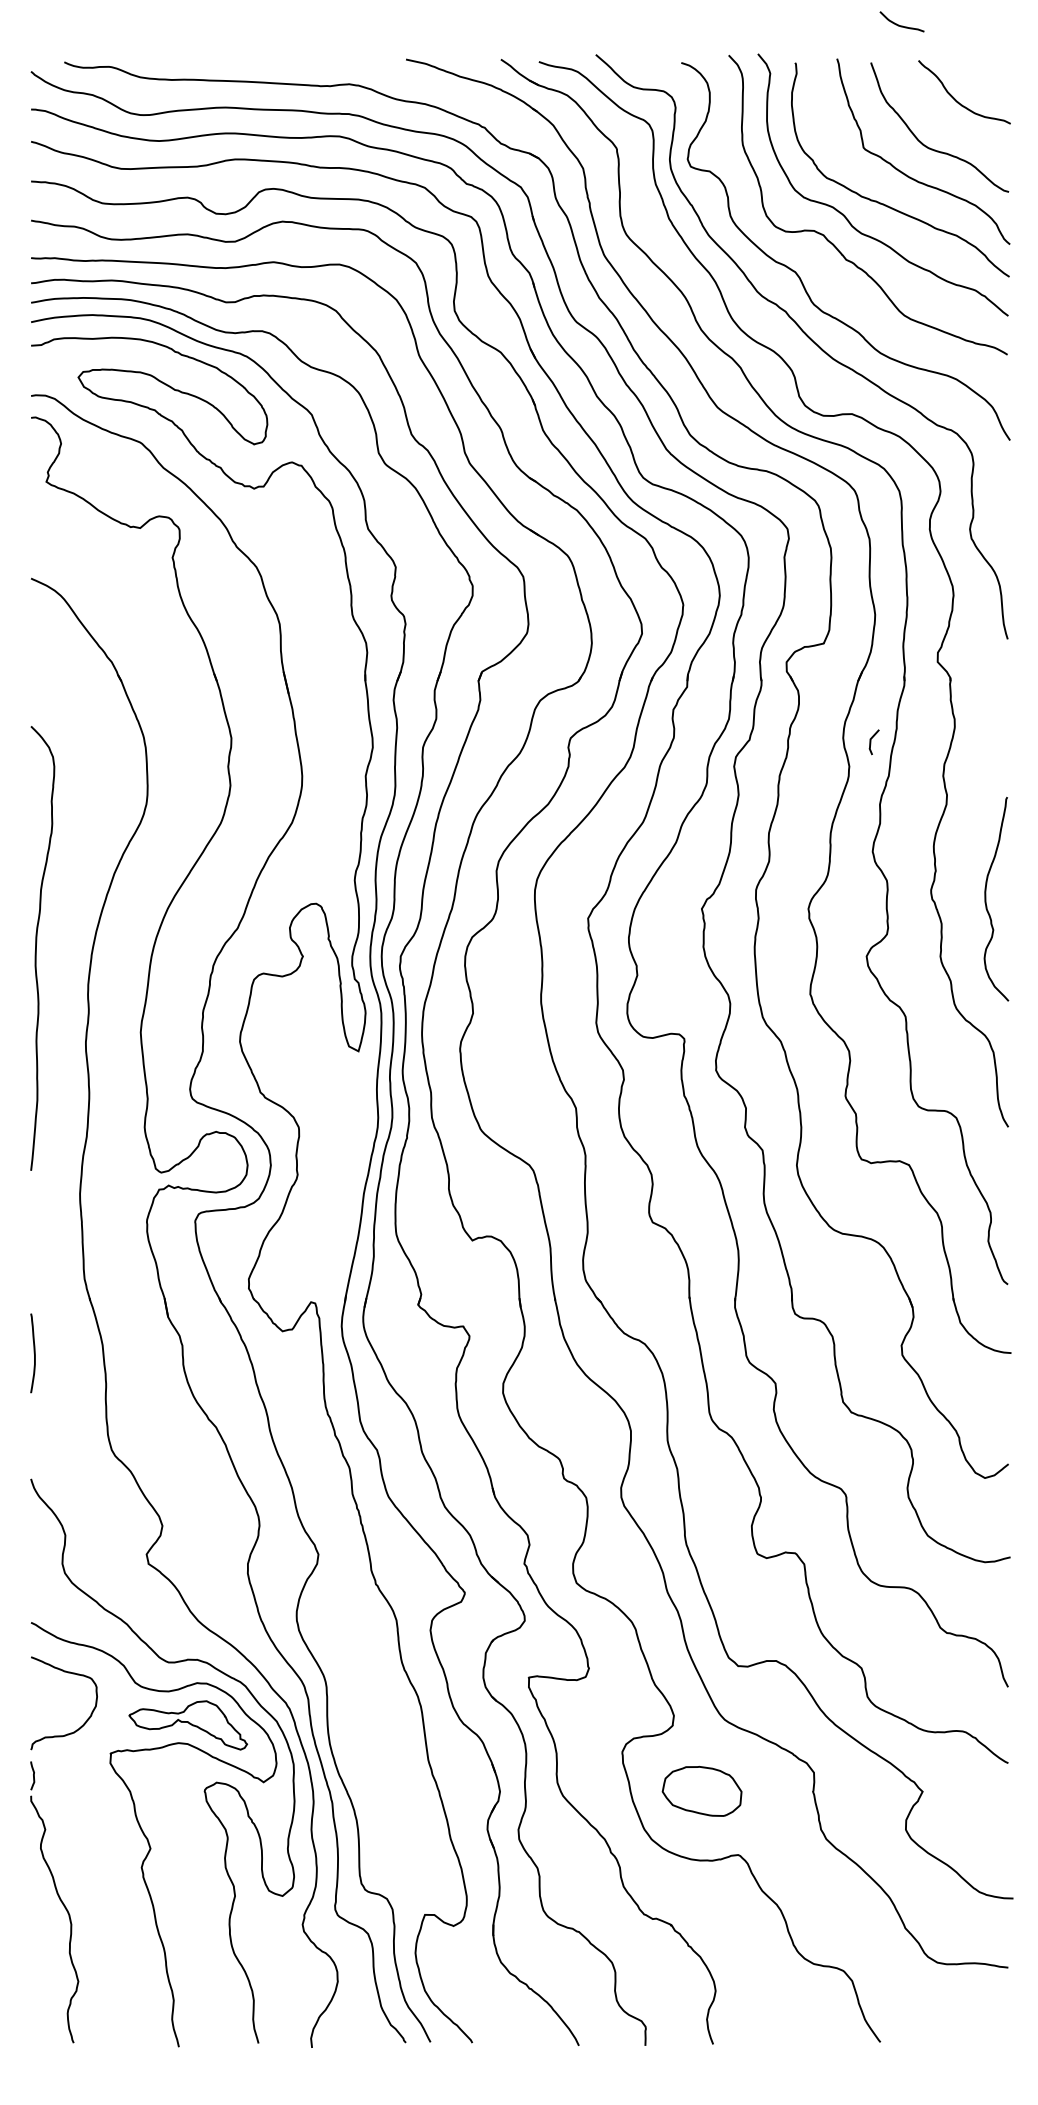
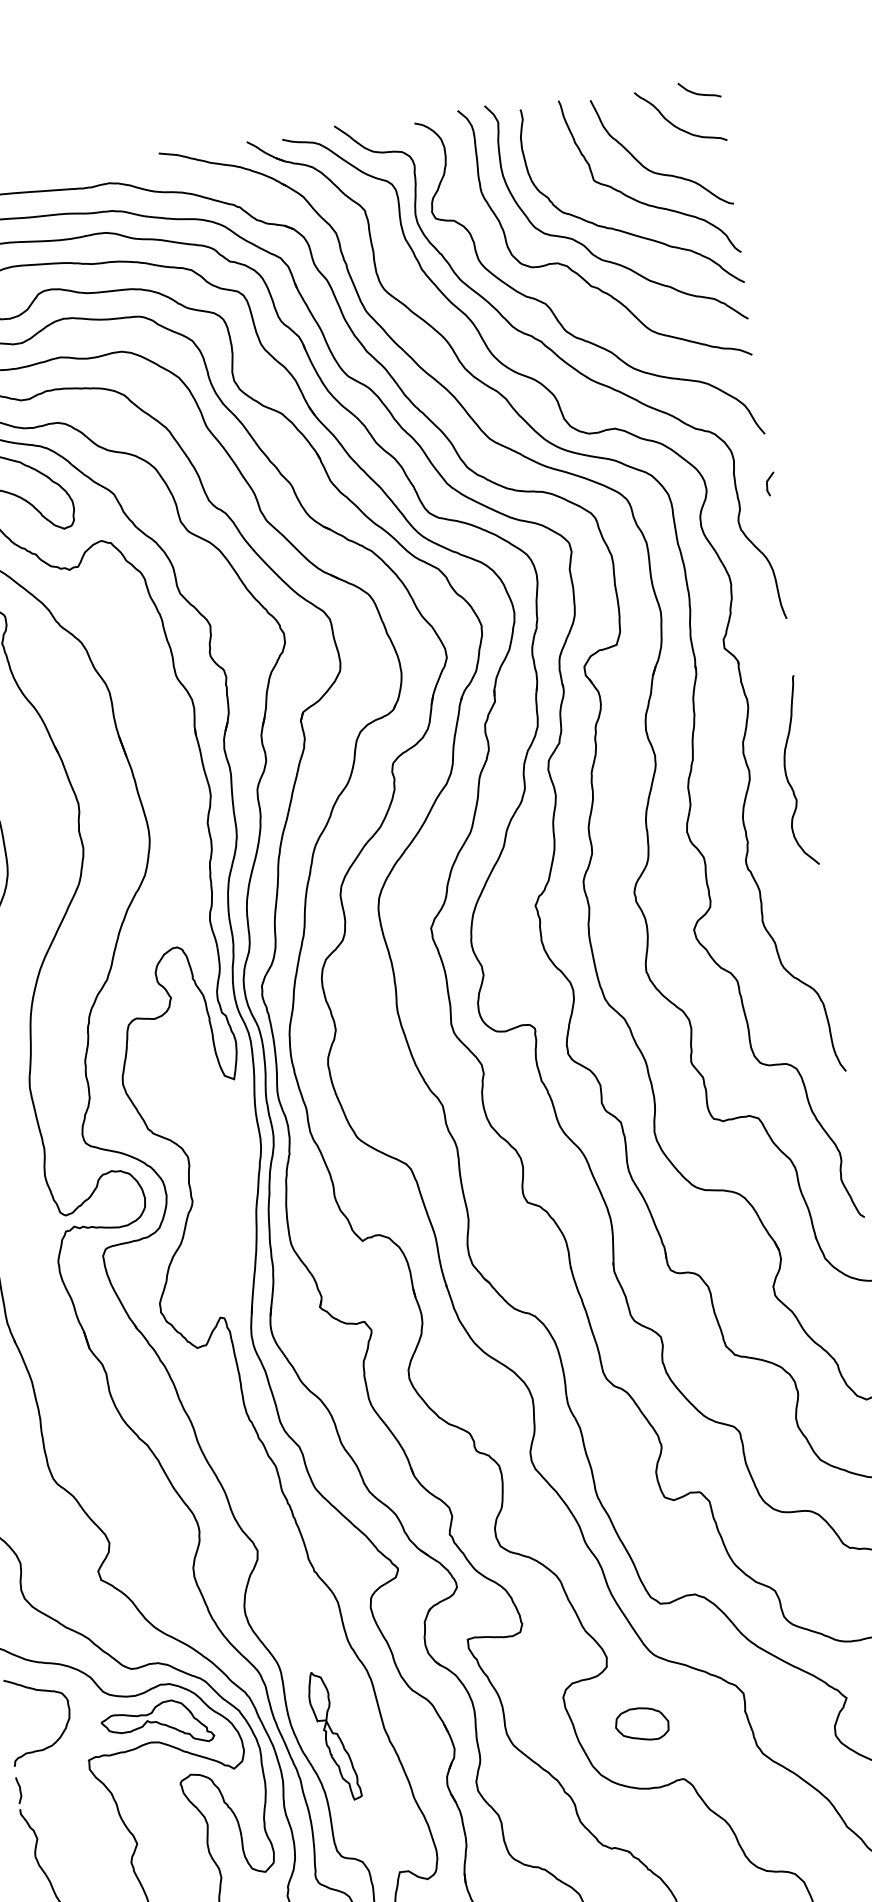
curve: (901, 25) -> (699, 93), moved
line: (871, 742) -> (768, 484), moved
curve: (986, 899) -> (786, 772), moved
part: (374, 1761) -> (334, 1736), added
part: (702, 1791) -> (642, 1724), size x0.71

